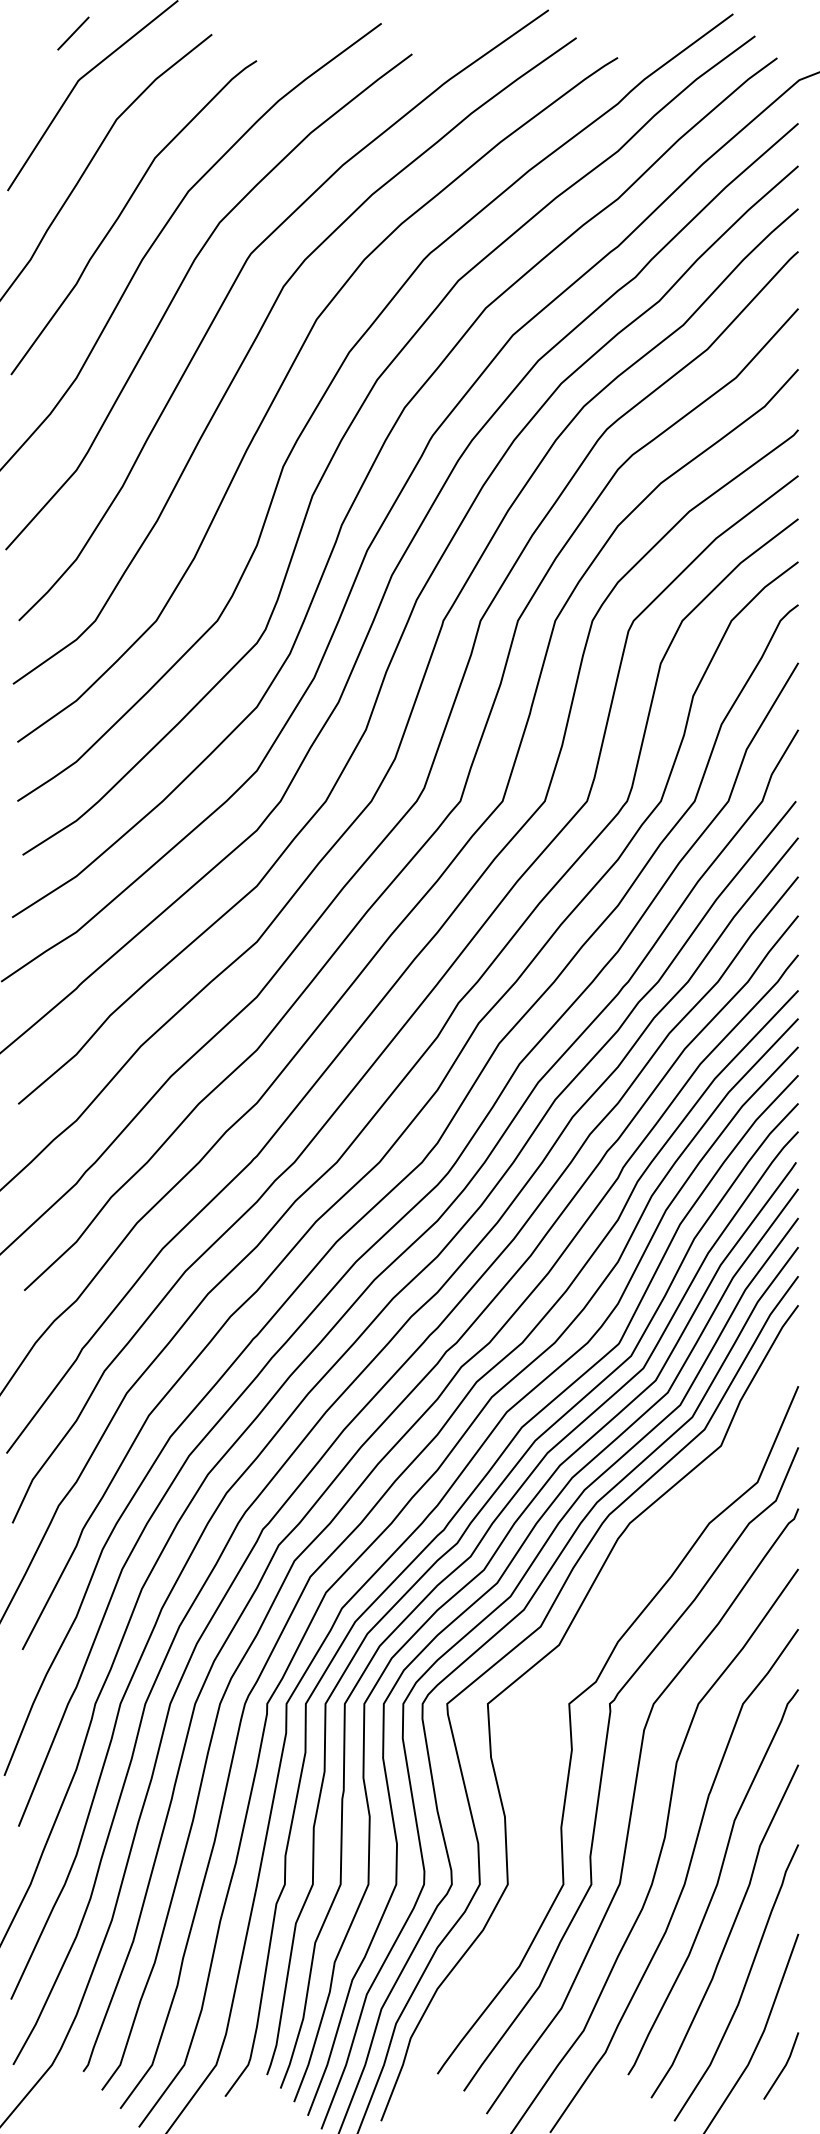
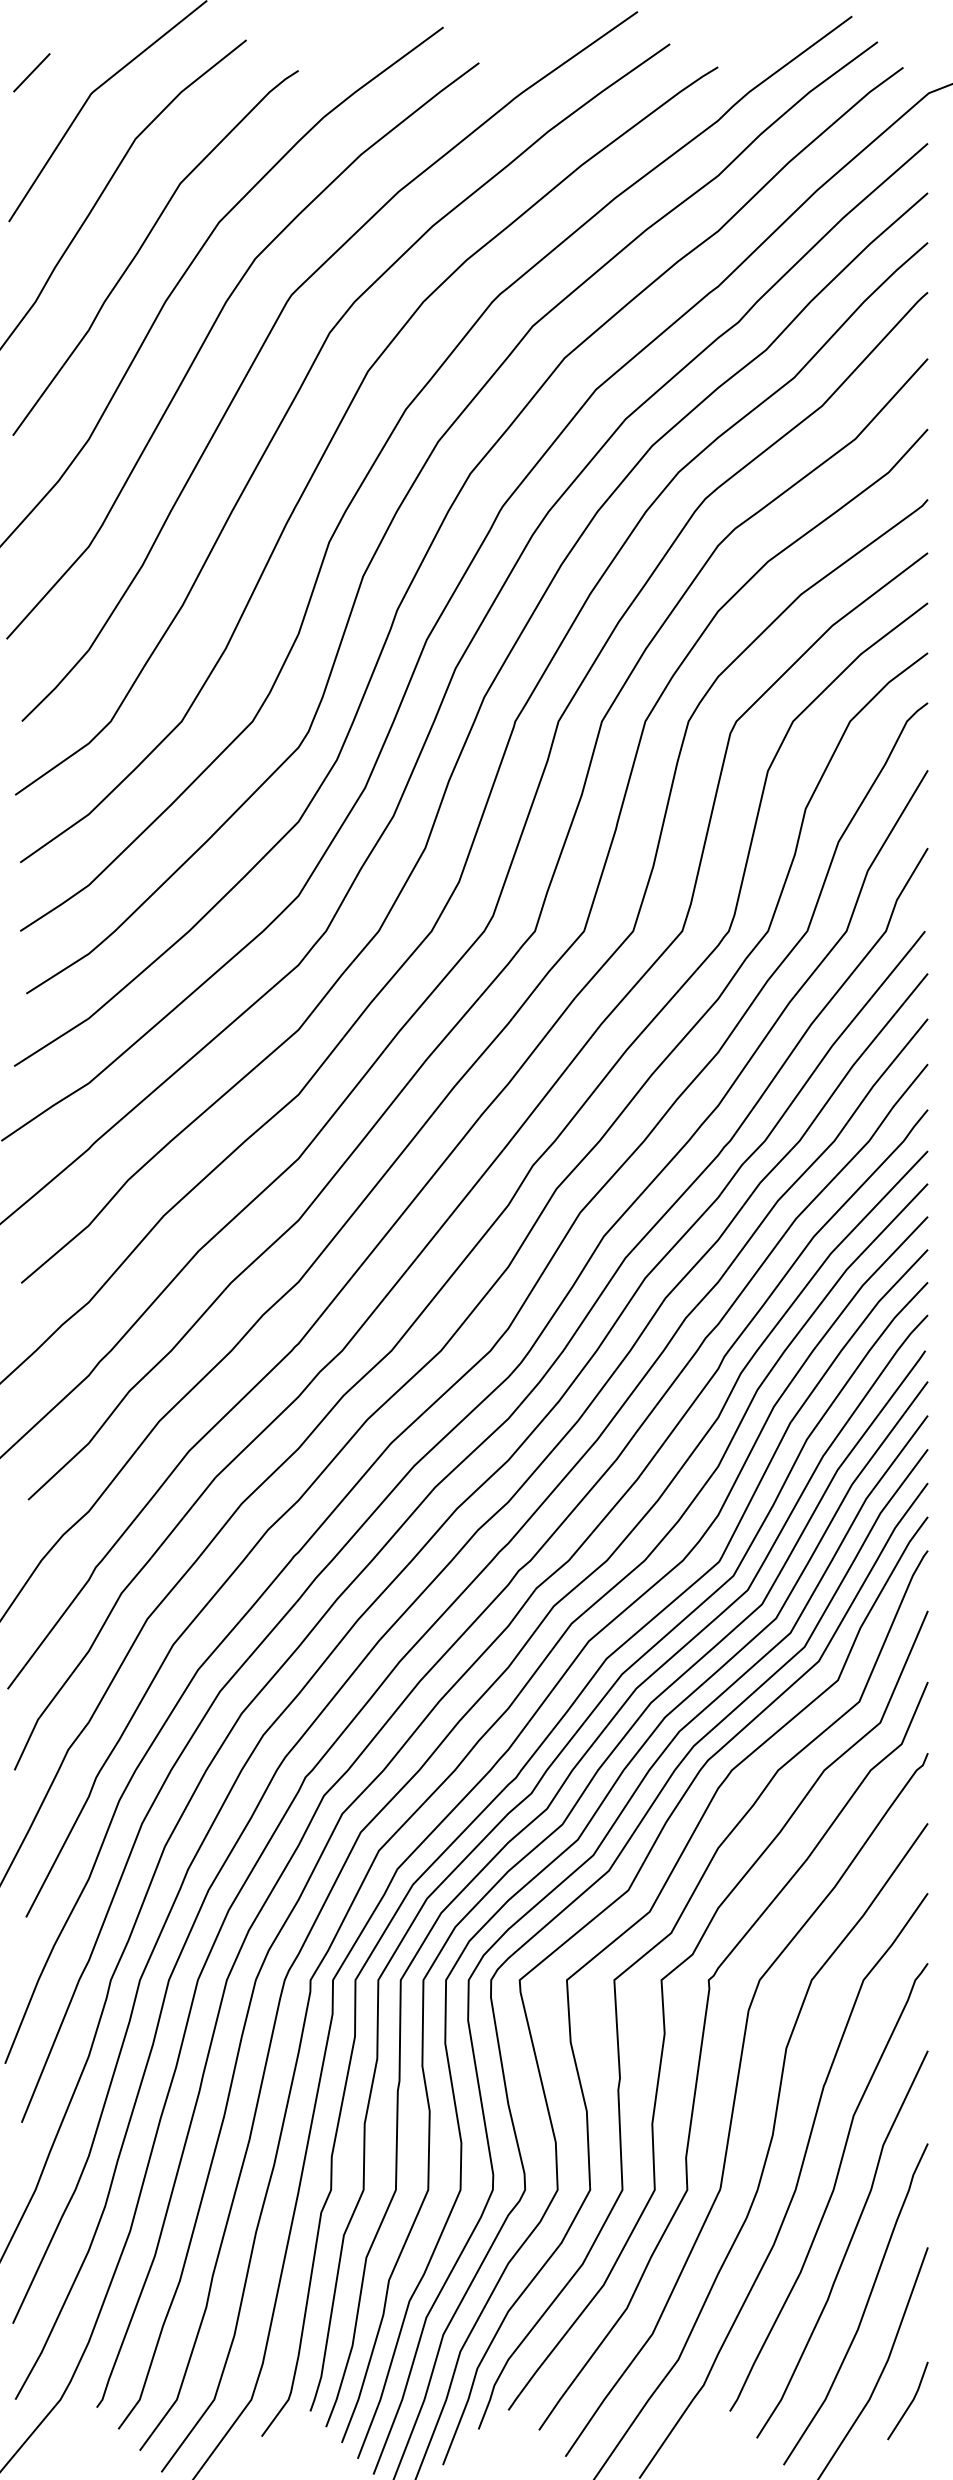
line: (73, 33) -> (31, 72), moved
curve: (568, 1672) -> (660, 1943), added

